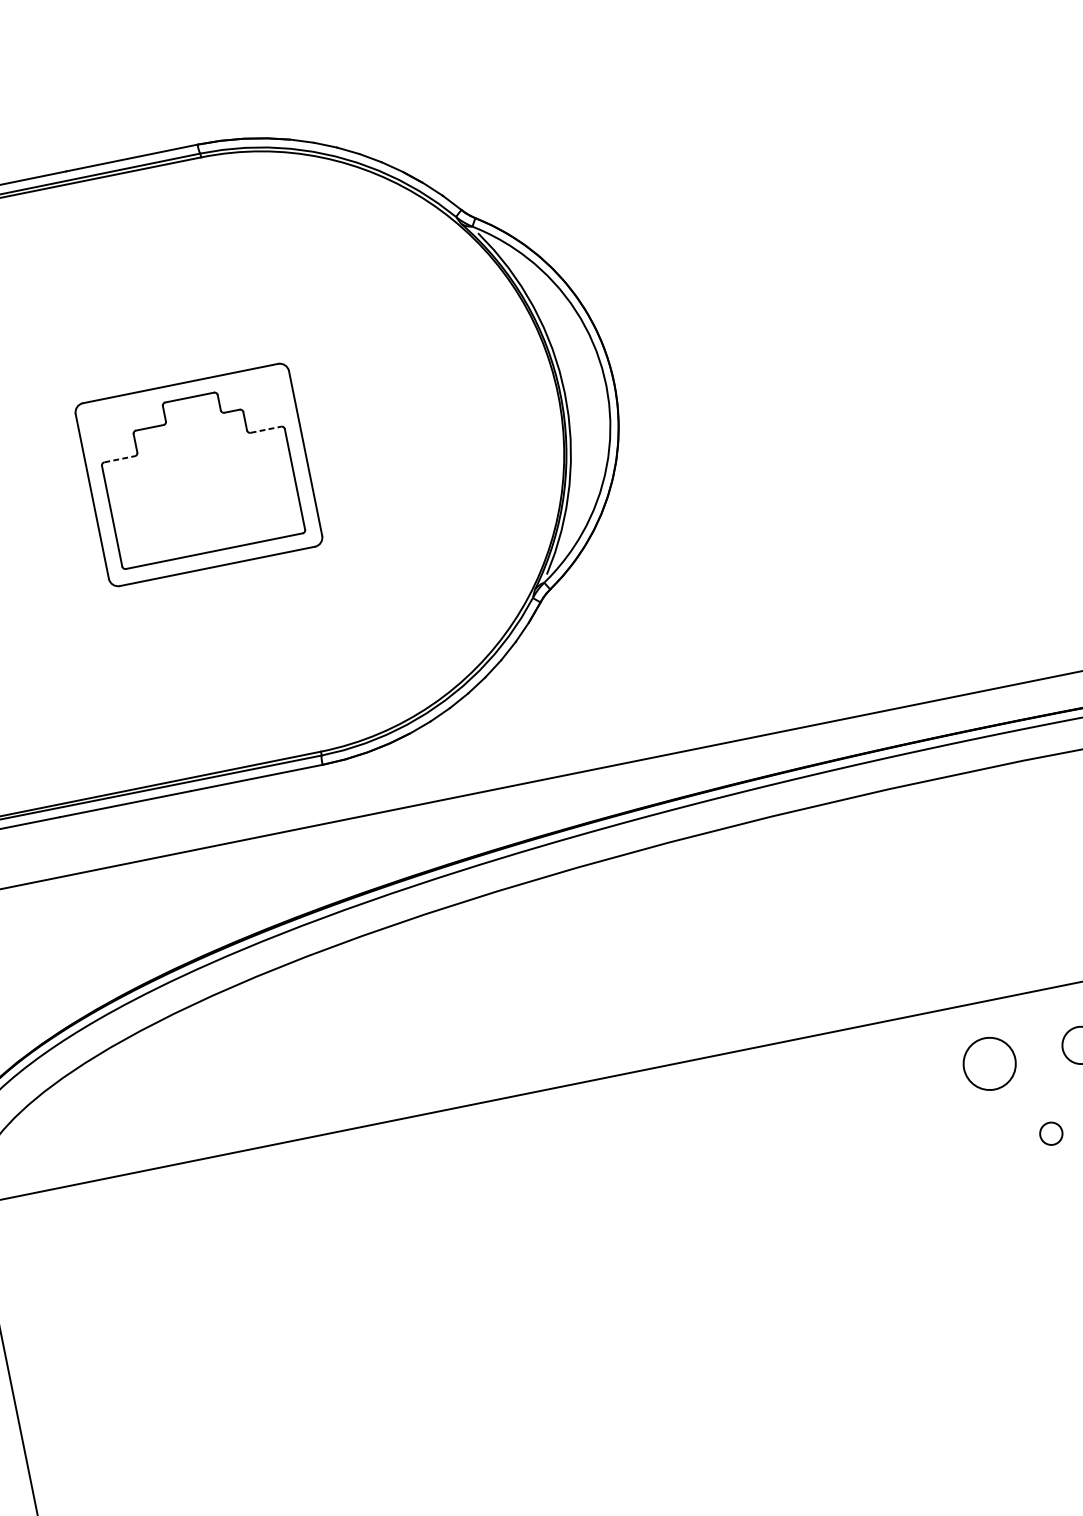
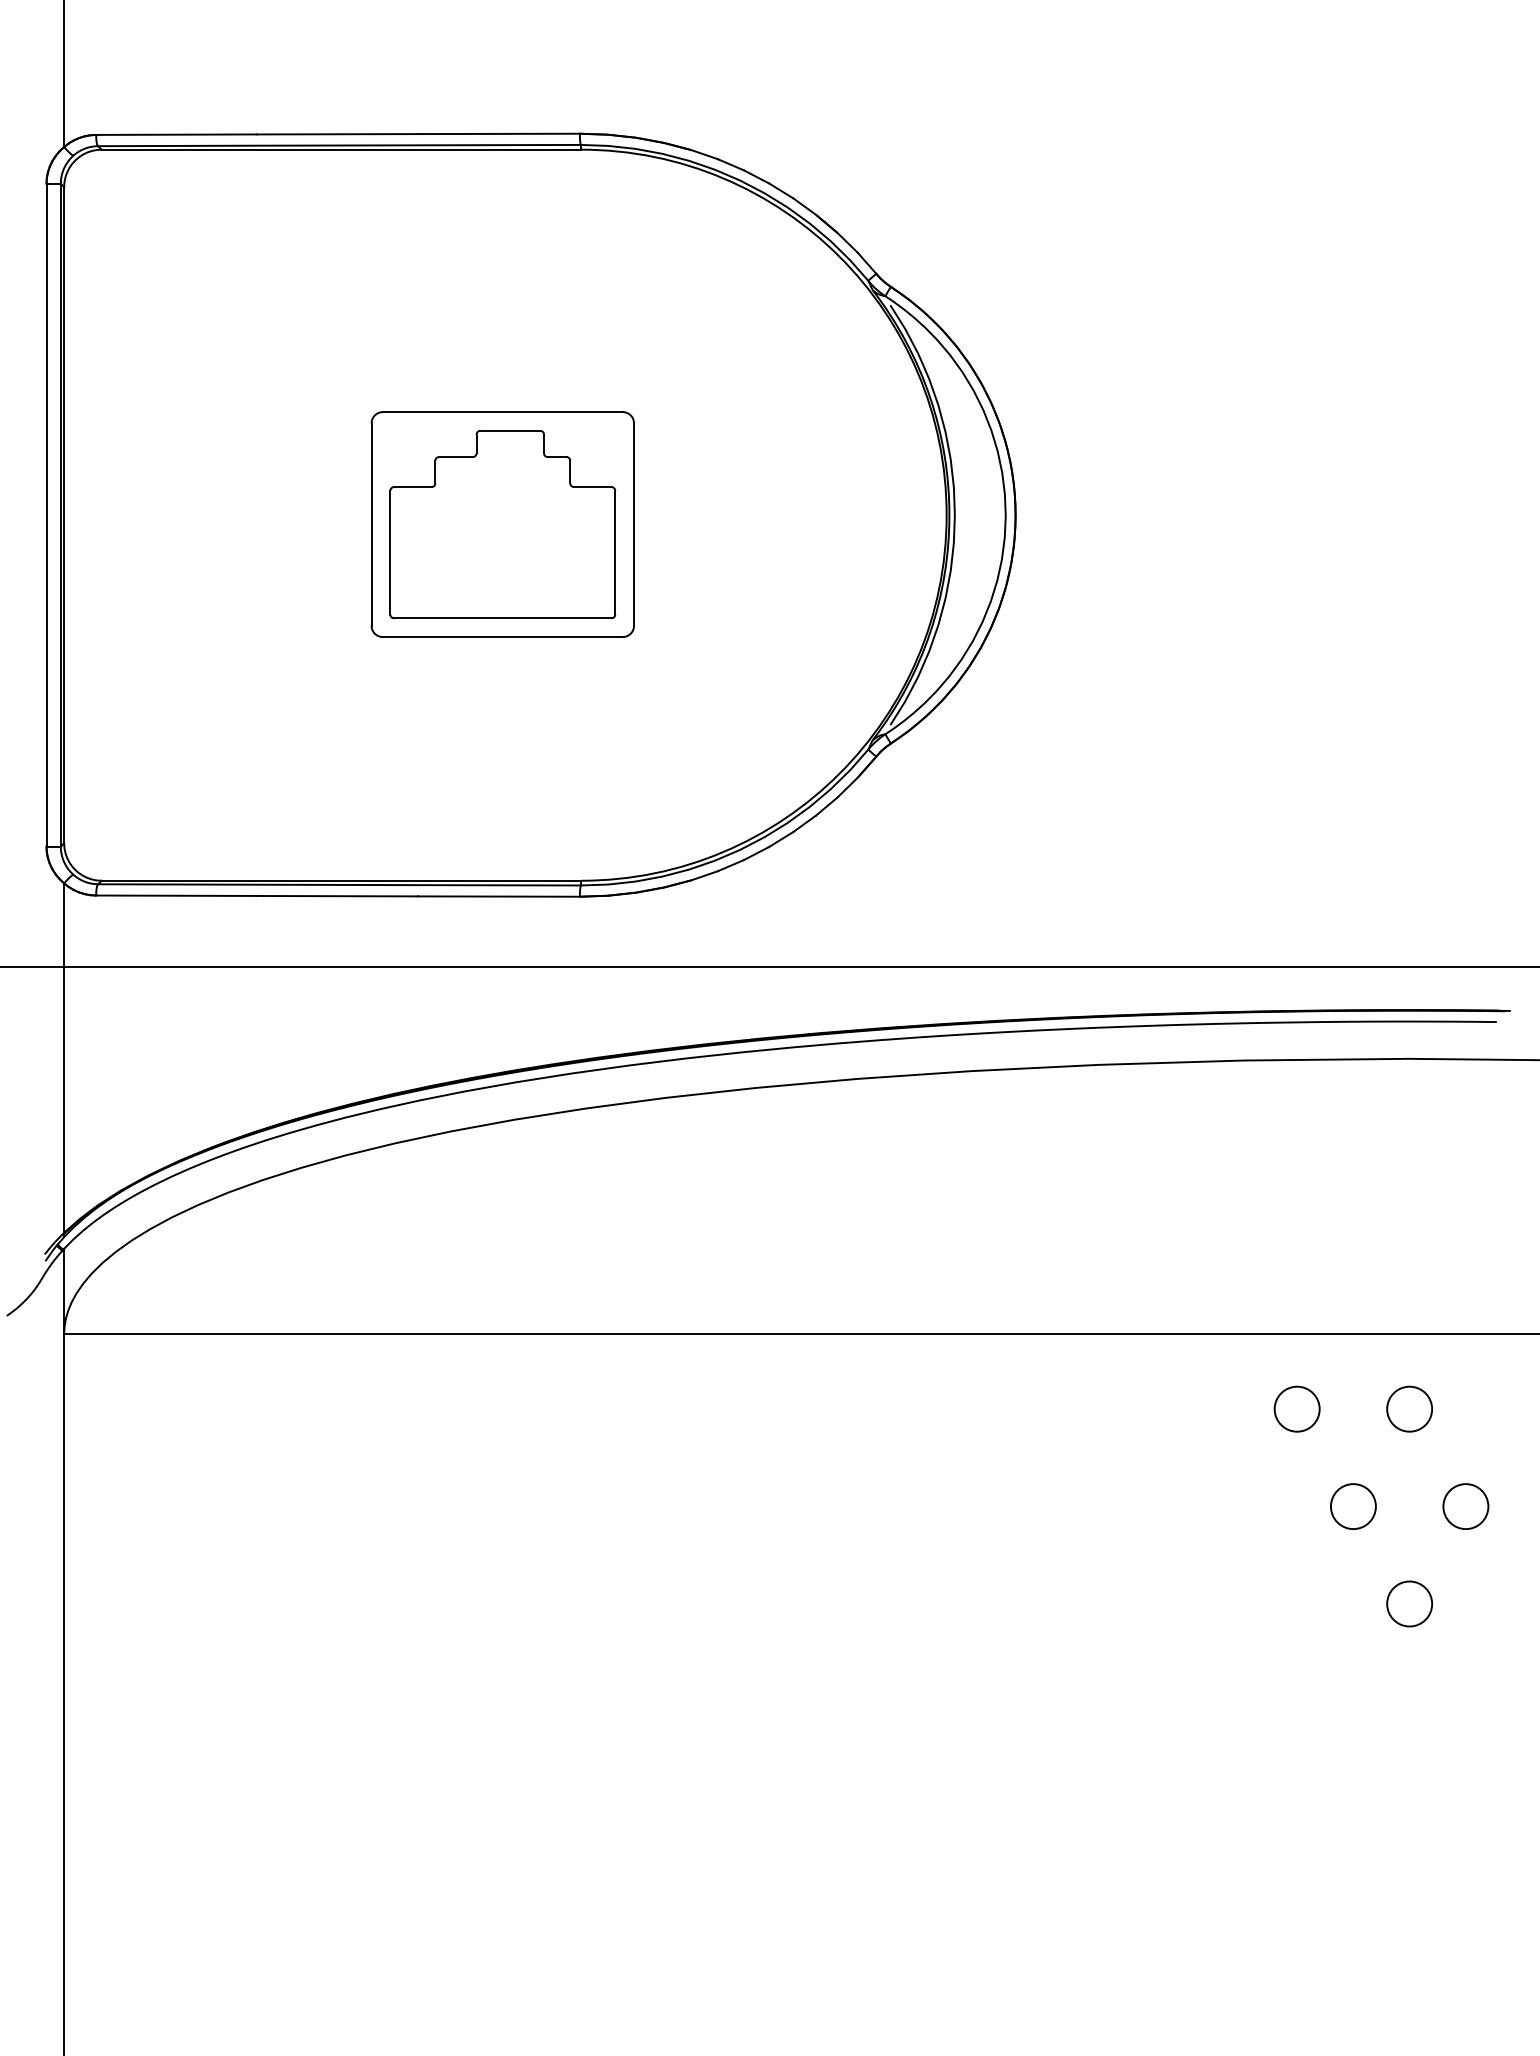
line: (265, 430) -> (592, 487), dashed -> solid
line: (119, 459) -> (412, 487), dashed -> solid
circle: (988, 1063) -> (1296, 1408), size x0.71
circle: (1051, 1133) -> (1353, 1506), size x1.67

